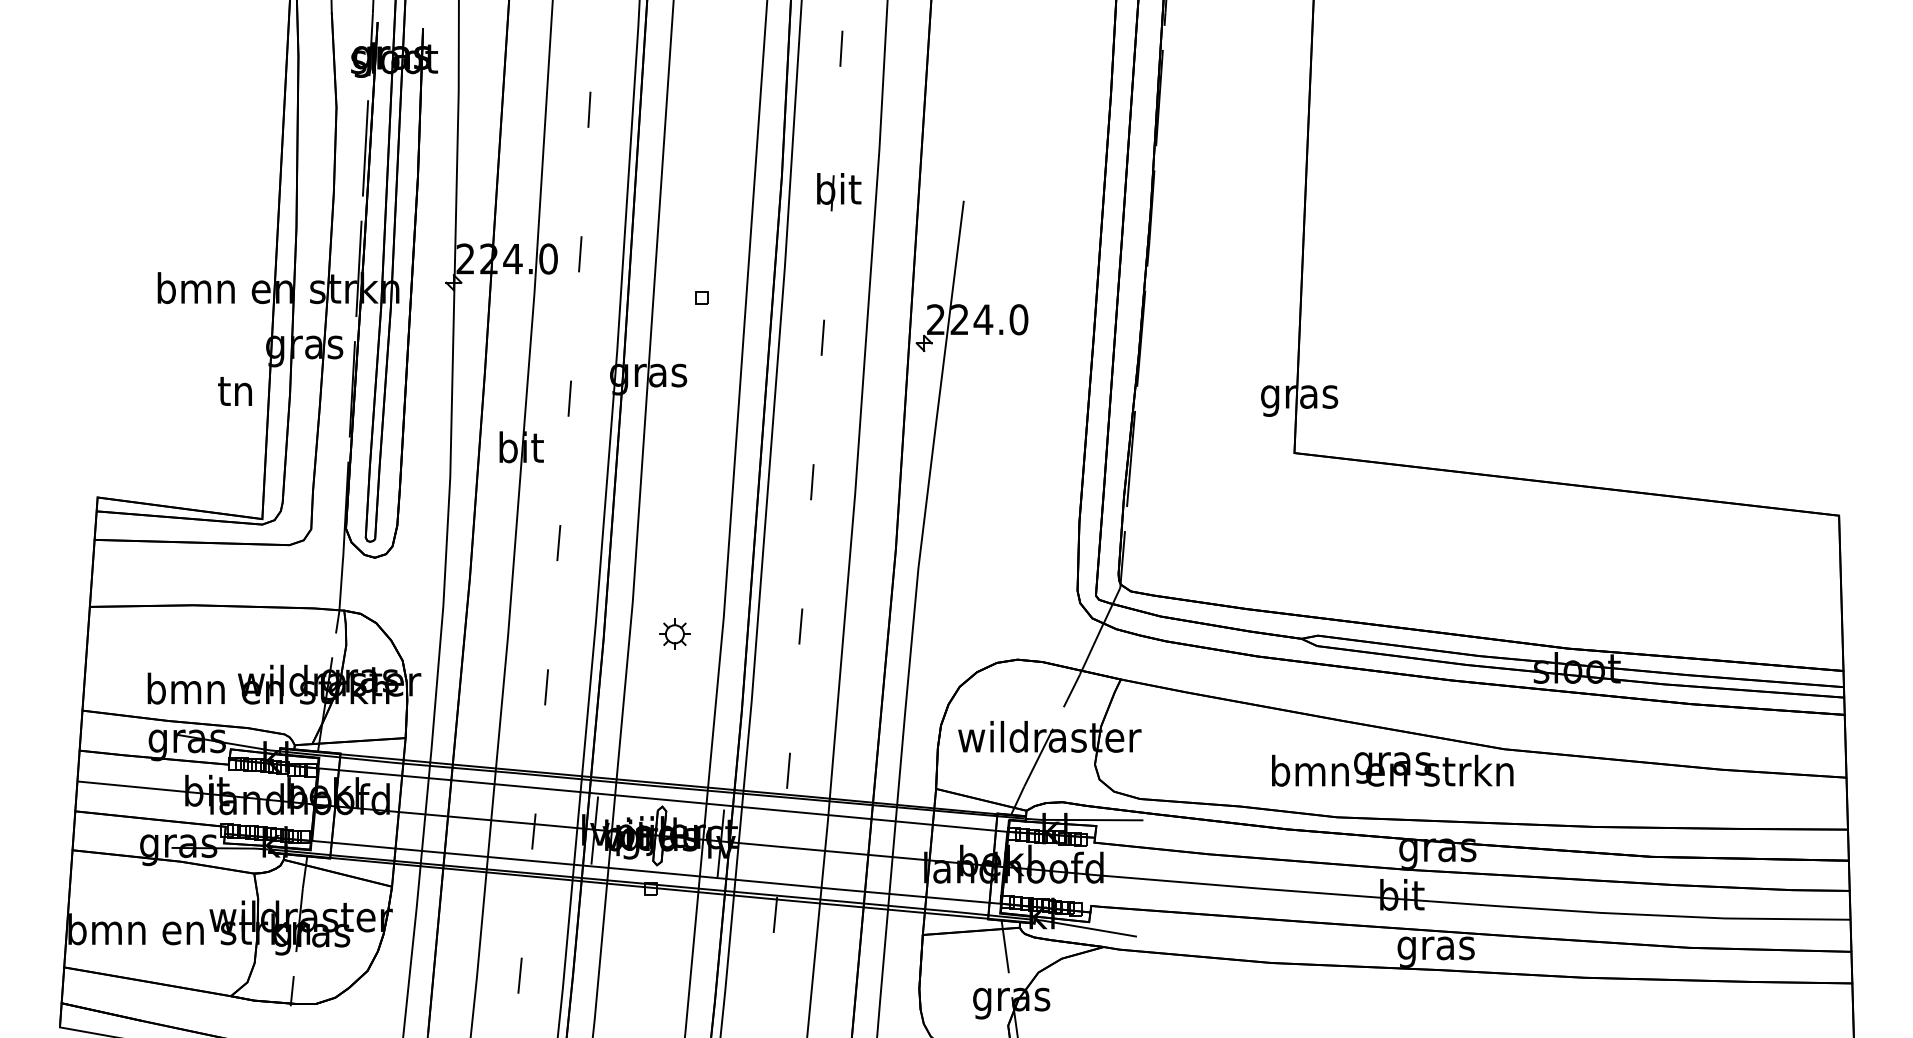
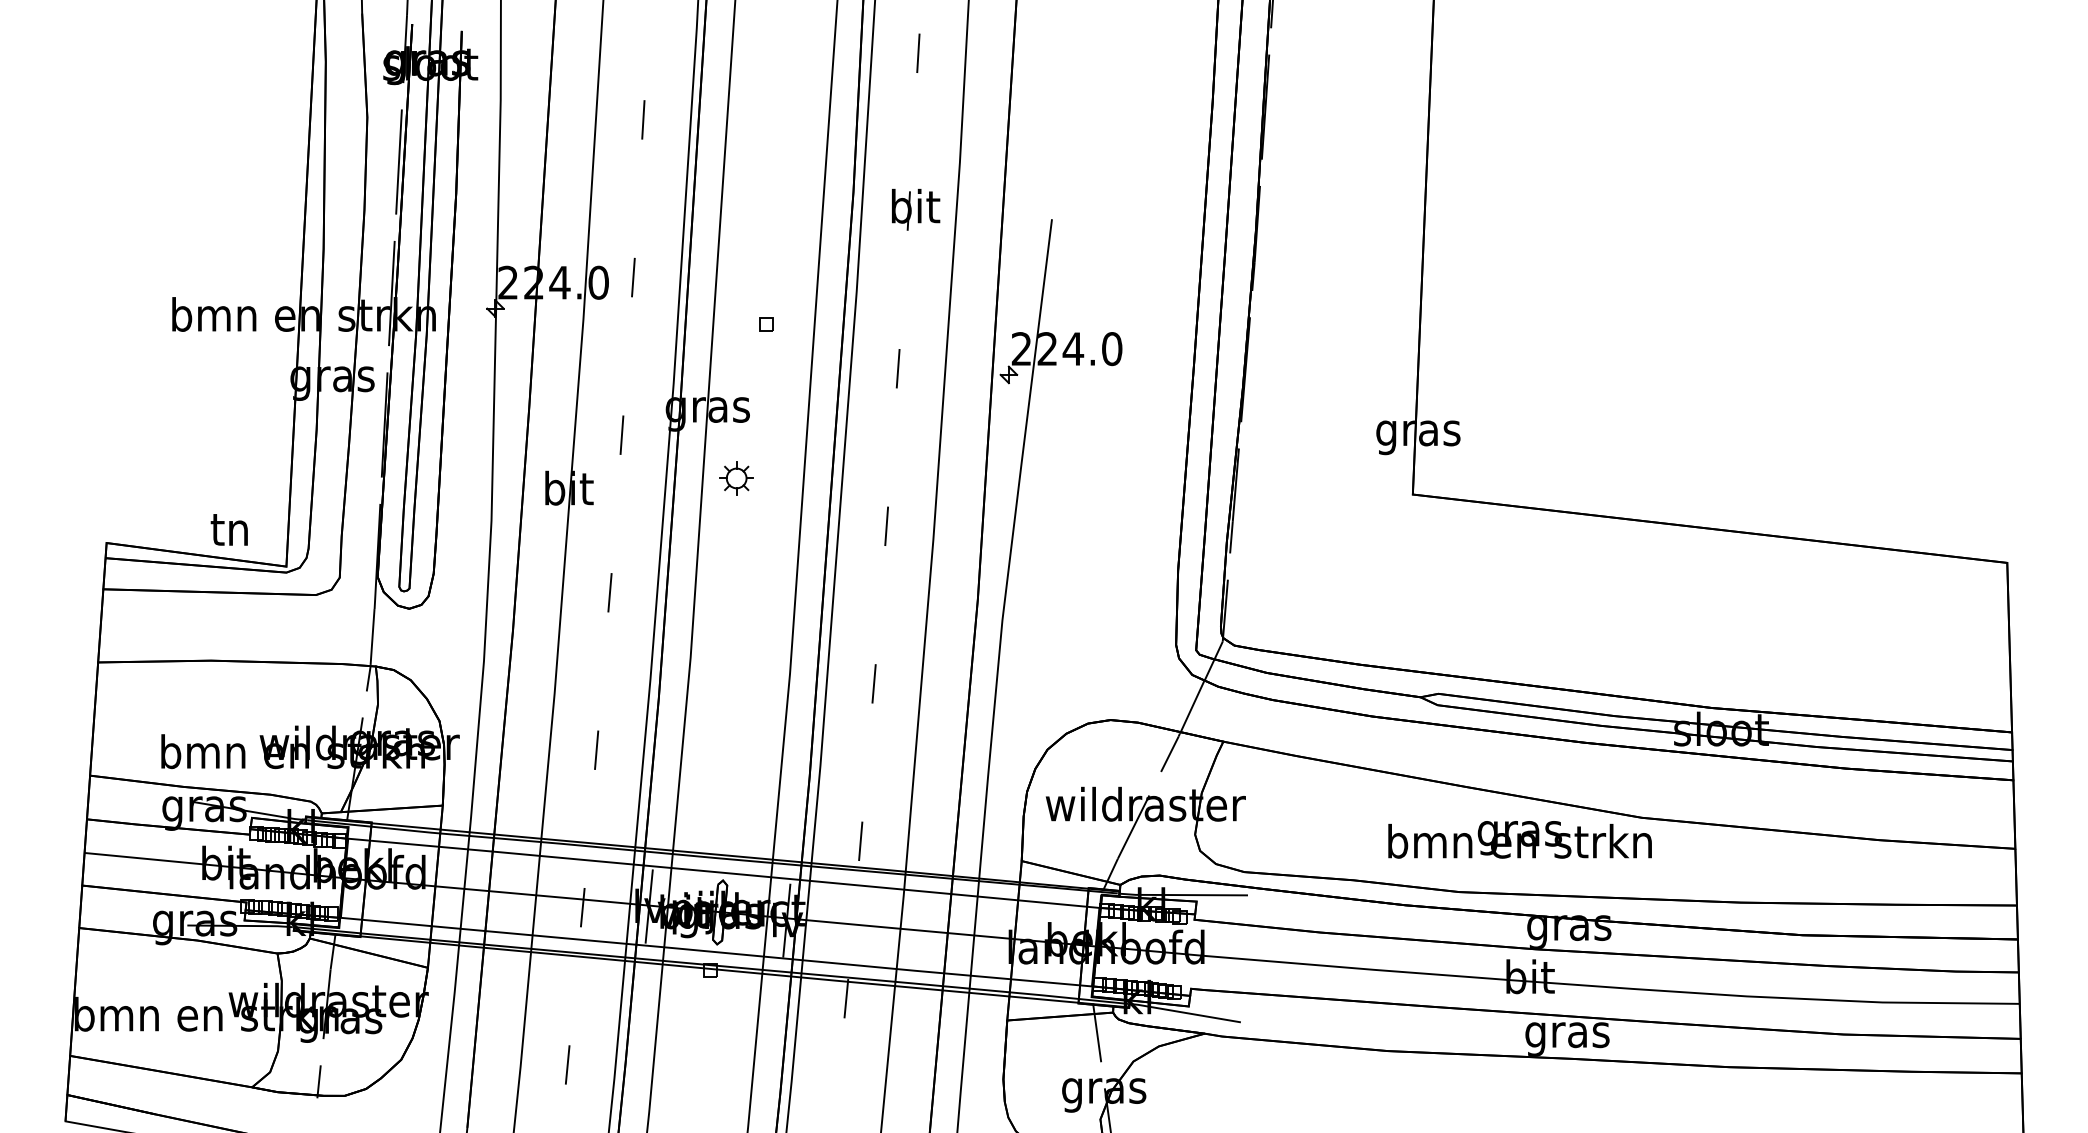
text: (234, 391) -> (228, 529), moved
part: (674, 633) -> (736, 477), moved

